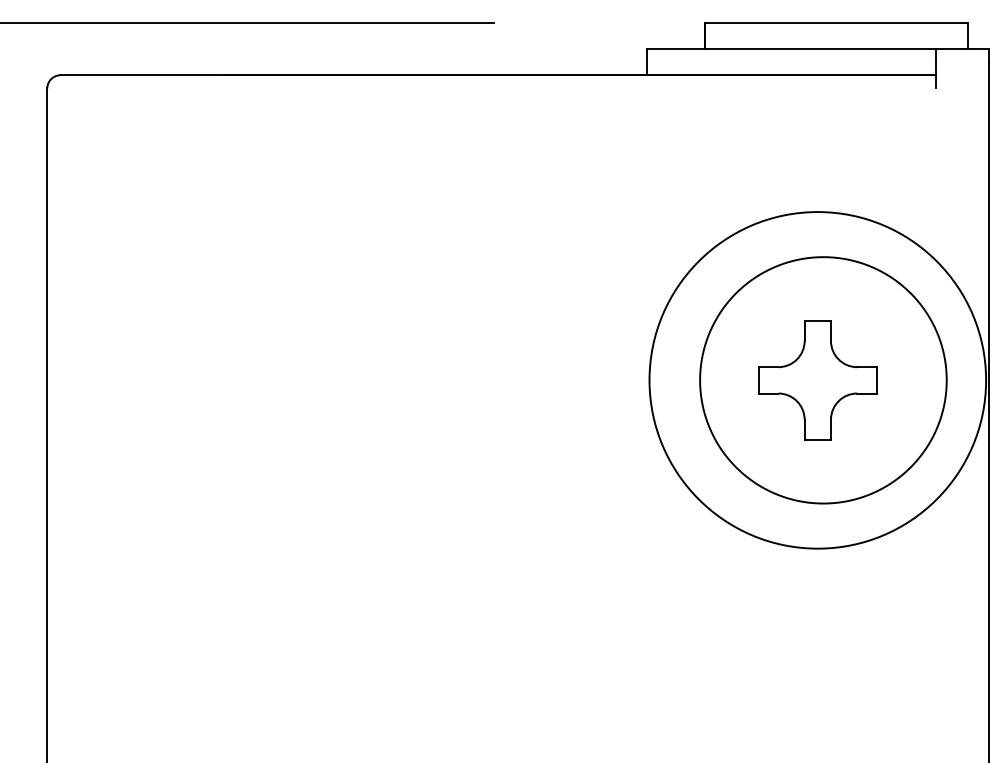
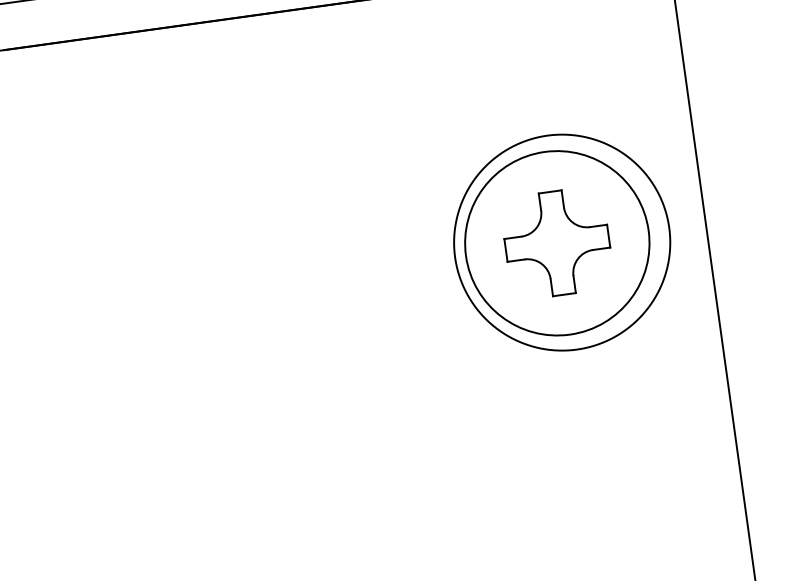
circle: (817, 380) -> (557, 243), size x0.62

